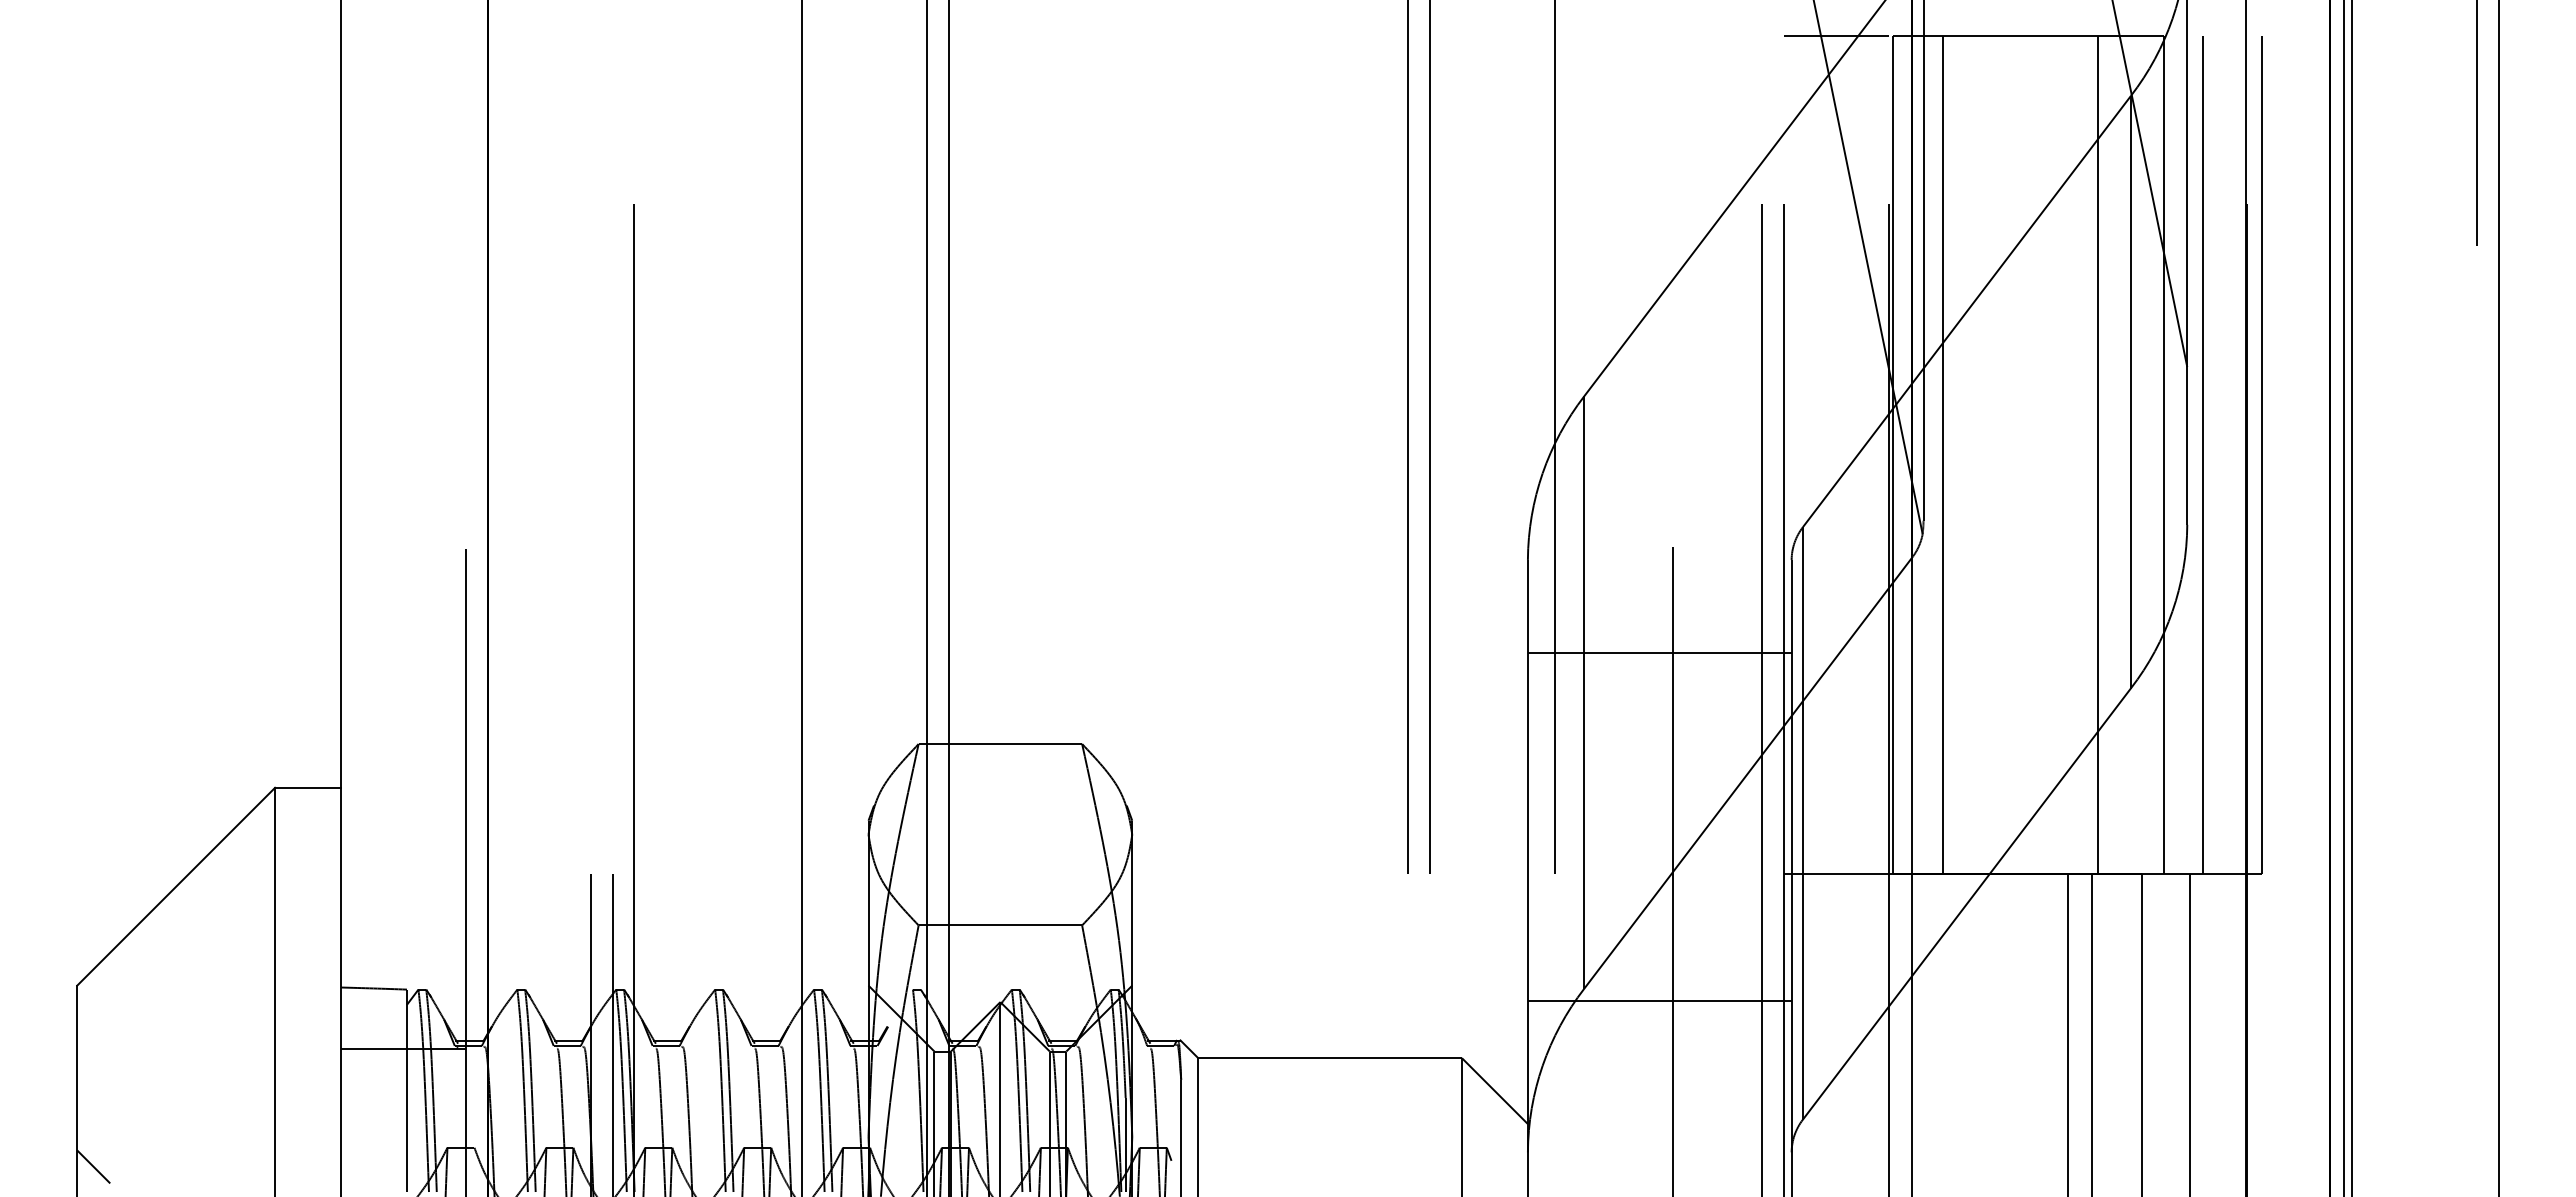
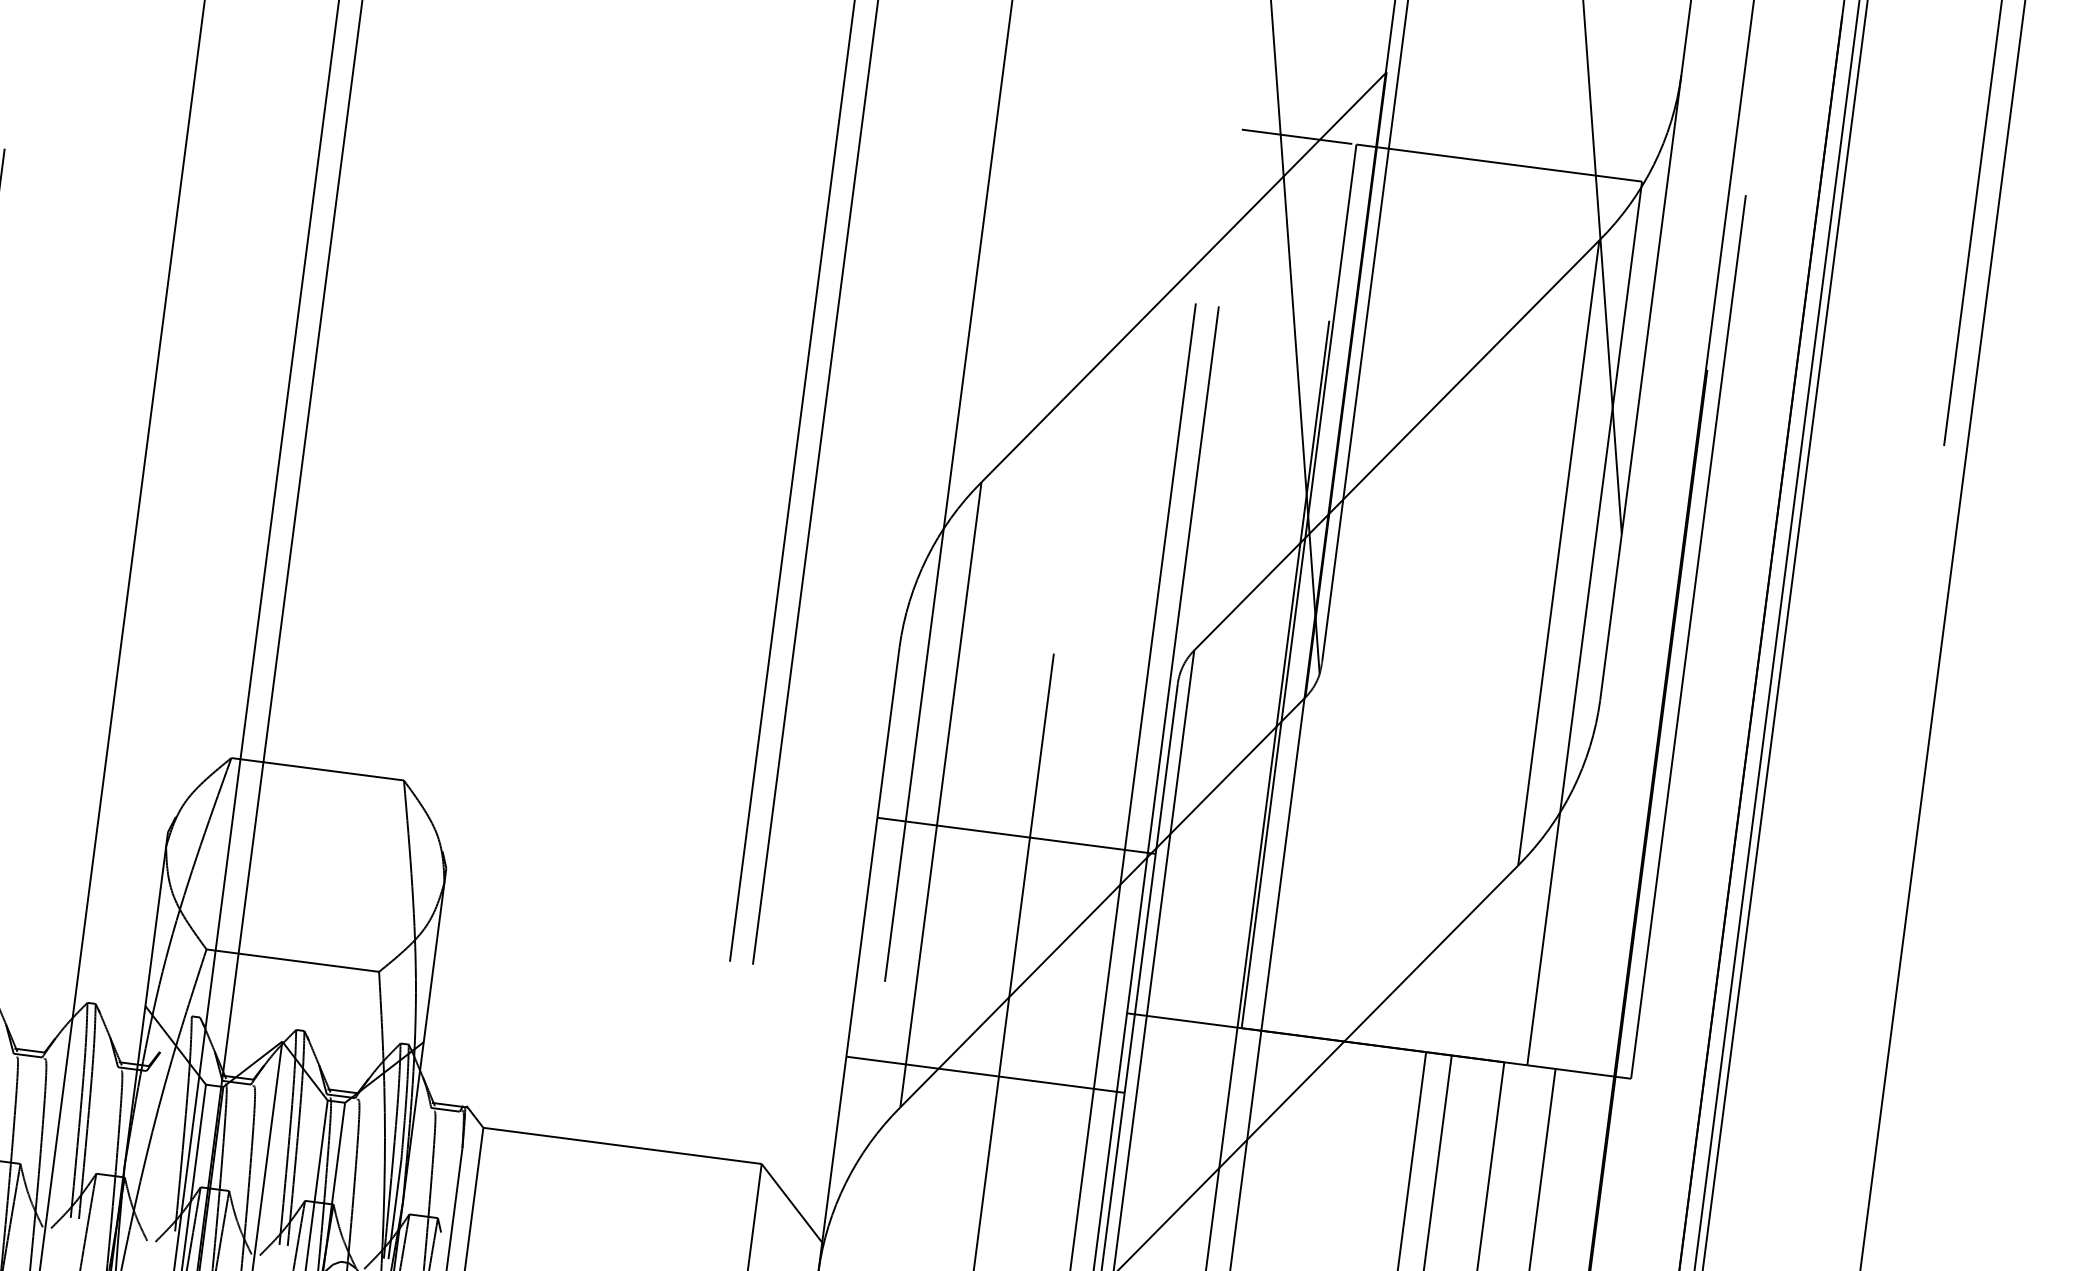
line: (1943, 454) -> (1352, 592), removed
line: (2098, 454) -> (1516, 614), removed
line: (2202, 454) -> (1625, 628), removed
line: (1659, 652) -> (1016, 835), moved
line: (1659, 1000) -> (985, 1074), moved

